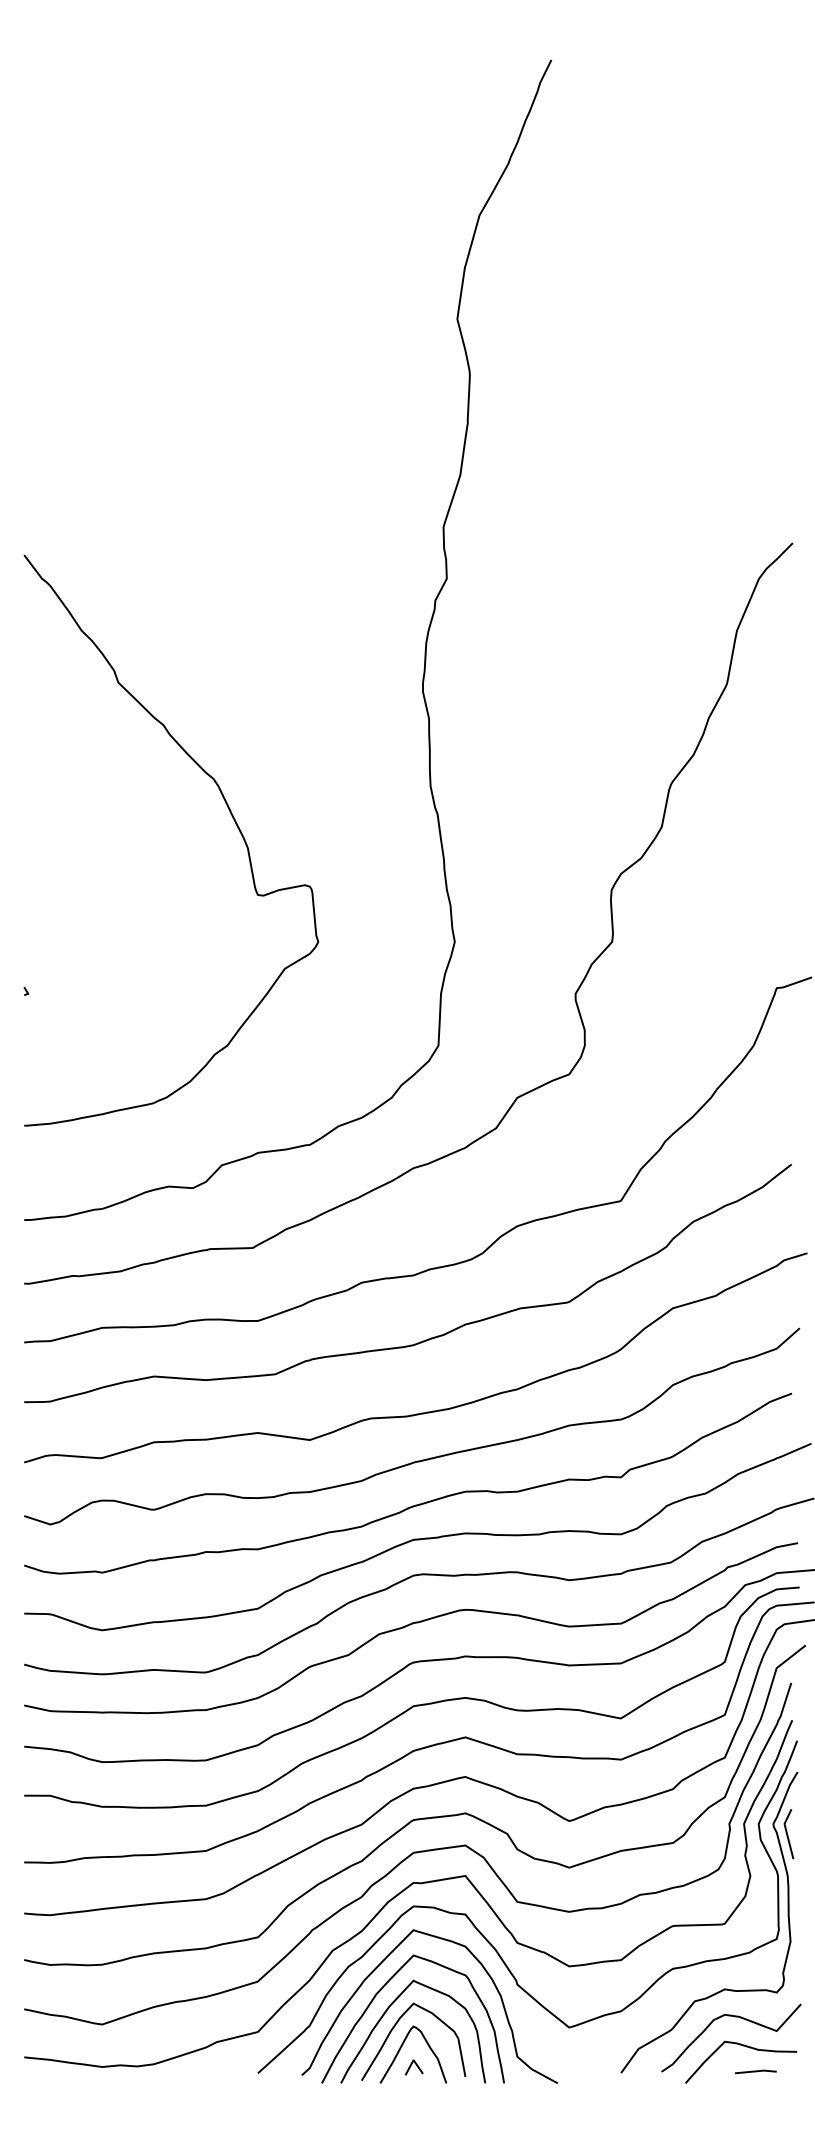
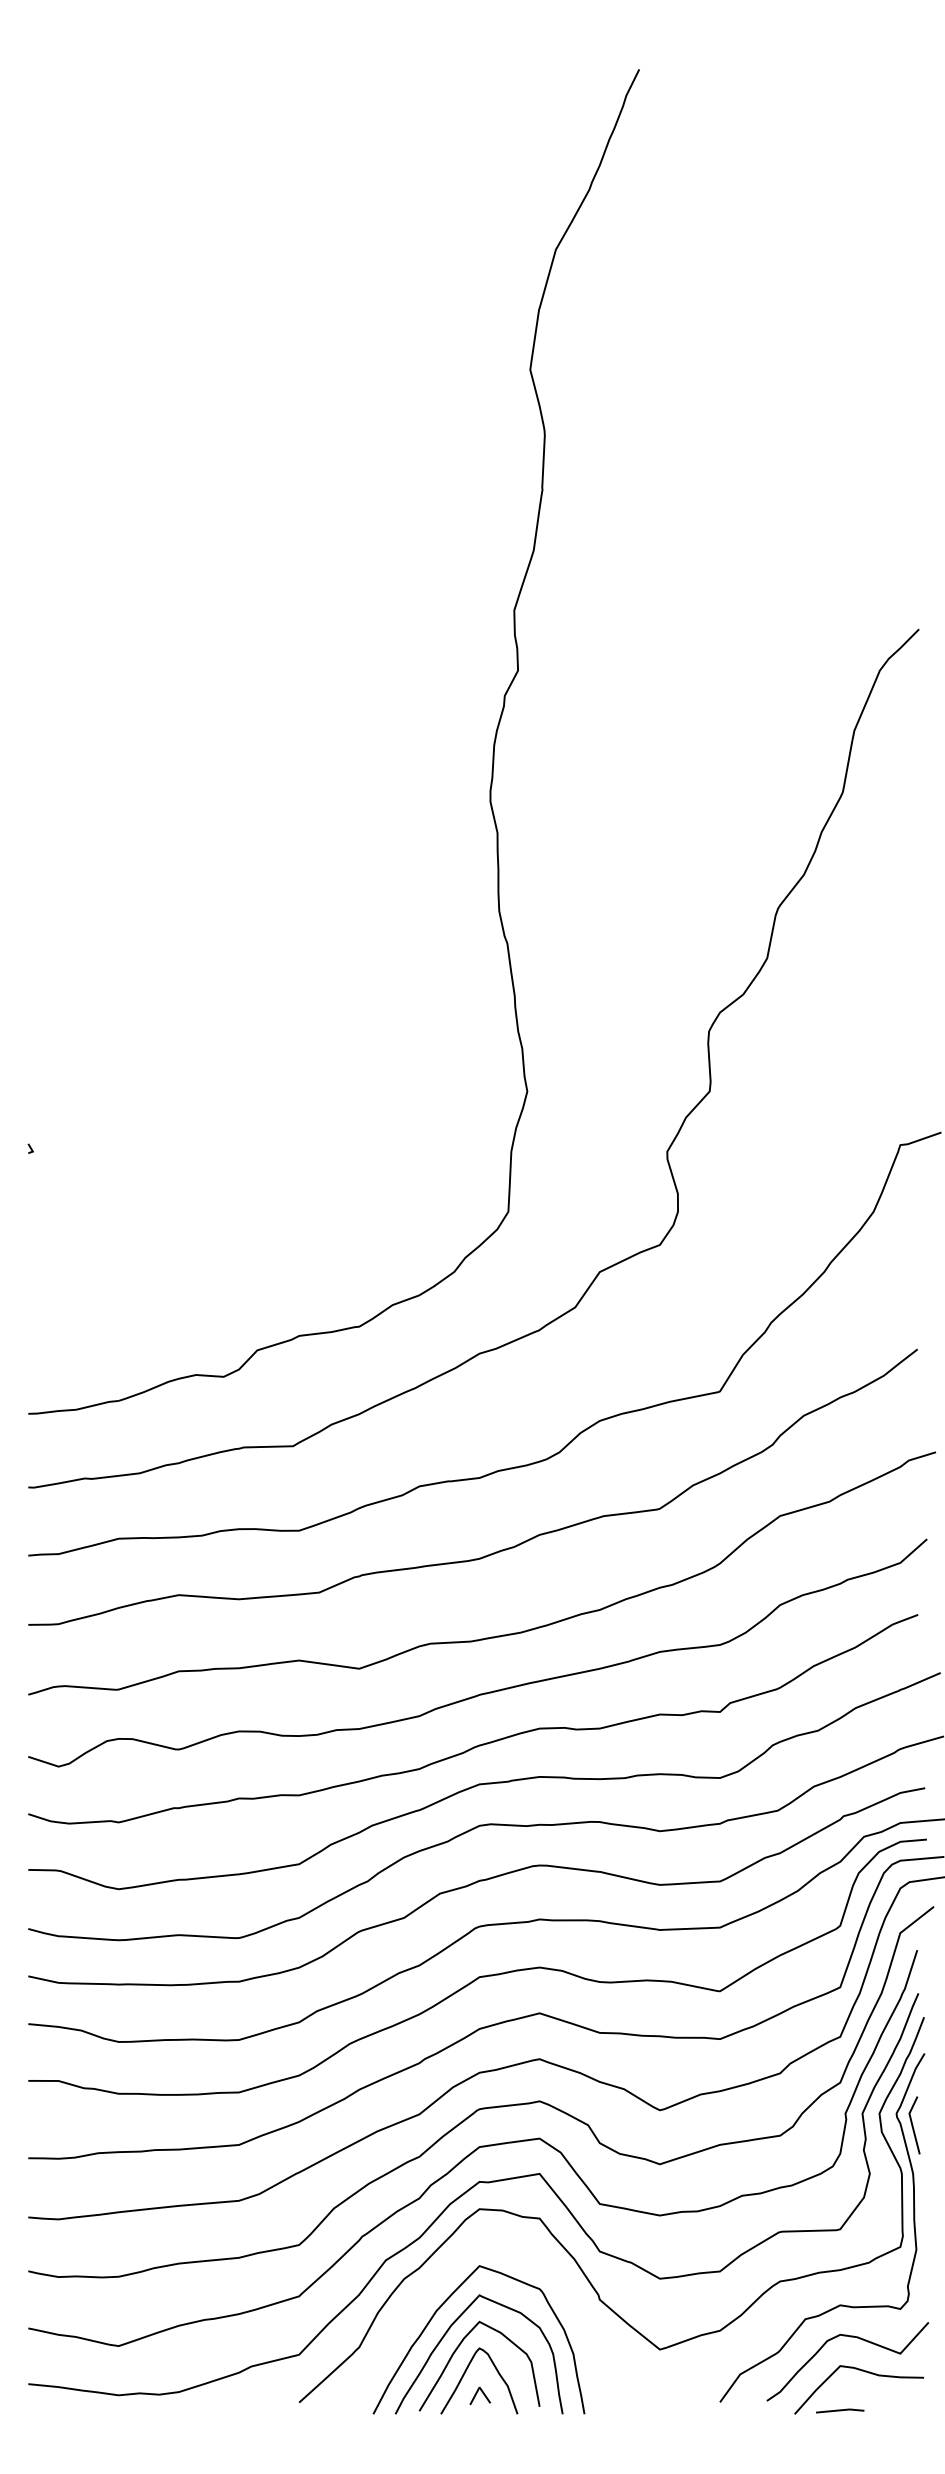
part: (229, 812) -> (266, 941), removed
curve: (384, 1961) -> (445, 2272), removed
line: (756, 2071) -> (840, 2410), moved

